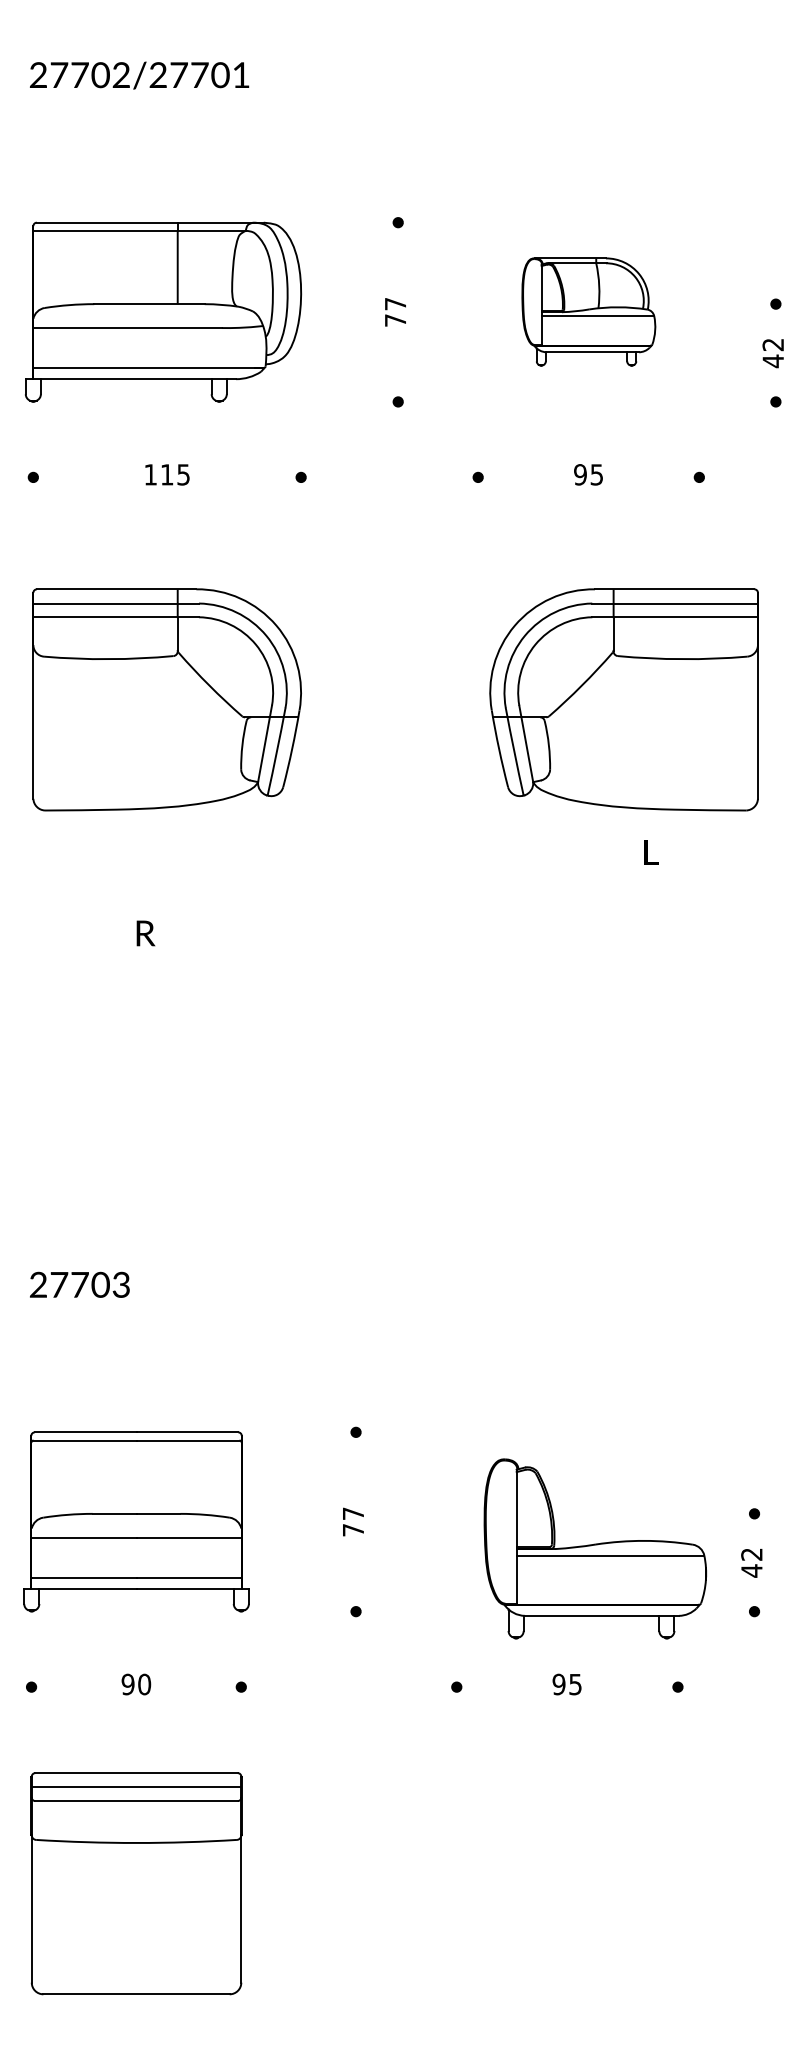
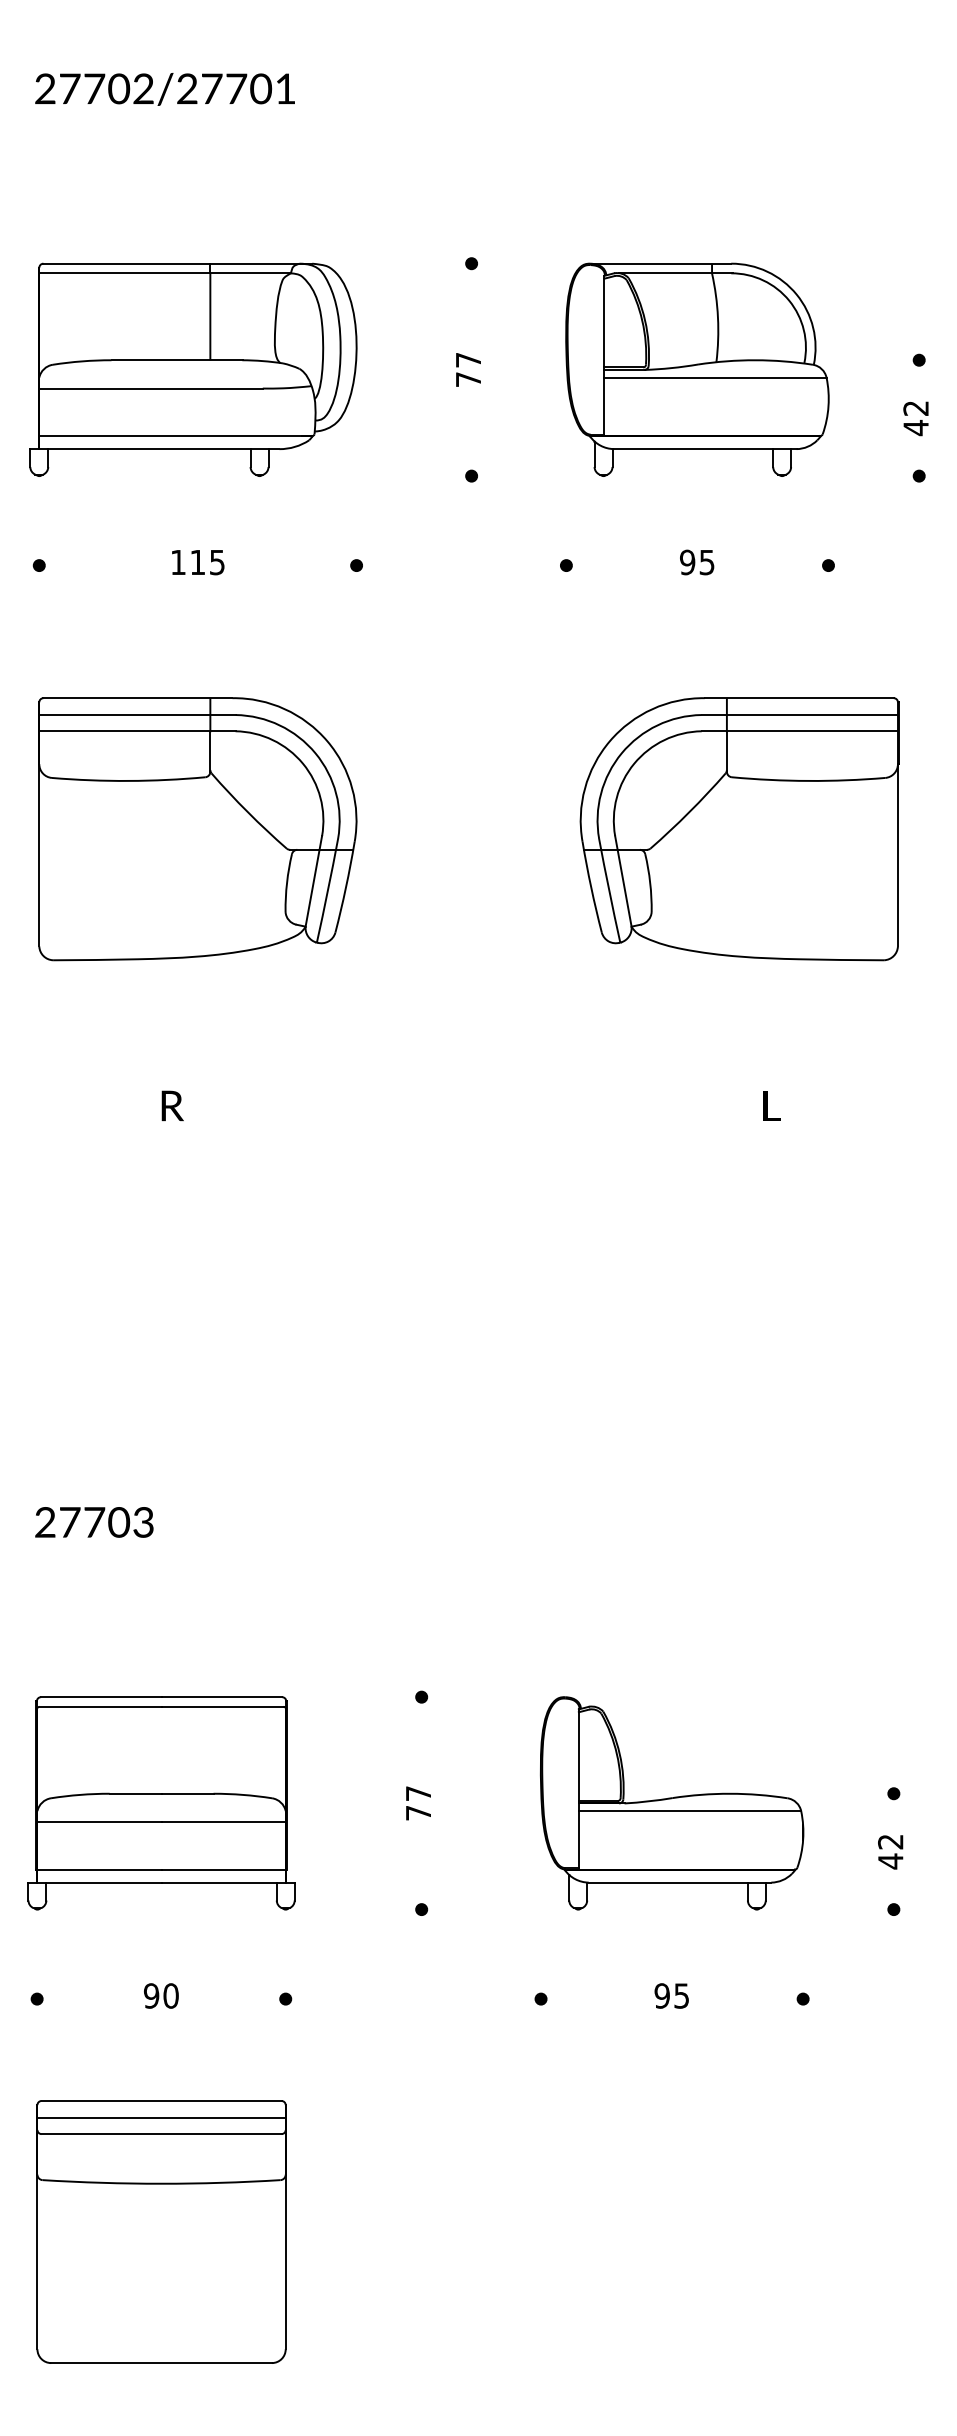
part: (588, 311) -> (697, 368), size x1.67
text: (651, 852) -> (771, 1106), moved
part: (594, 1548) -> (671, 1802), moved

